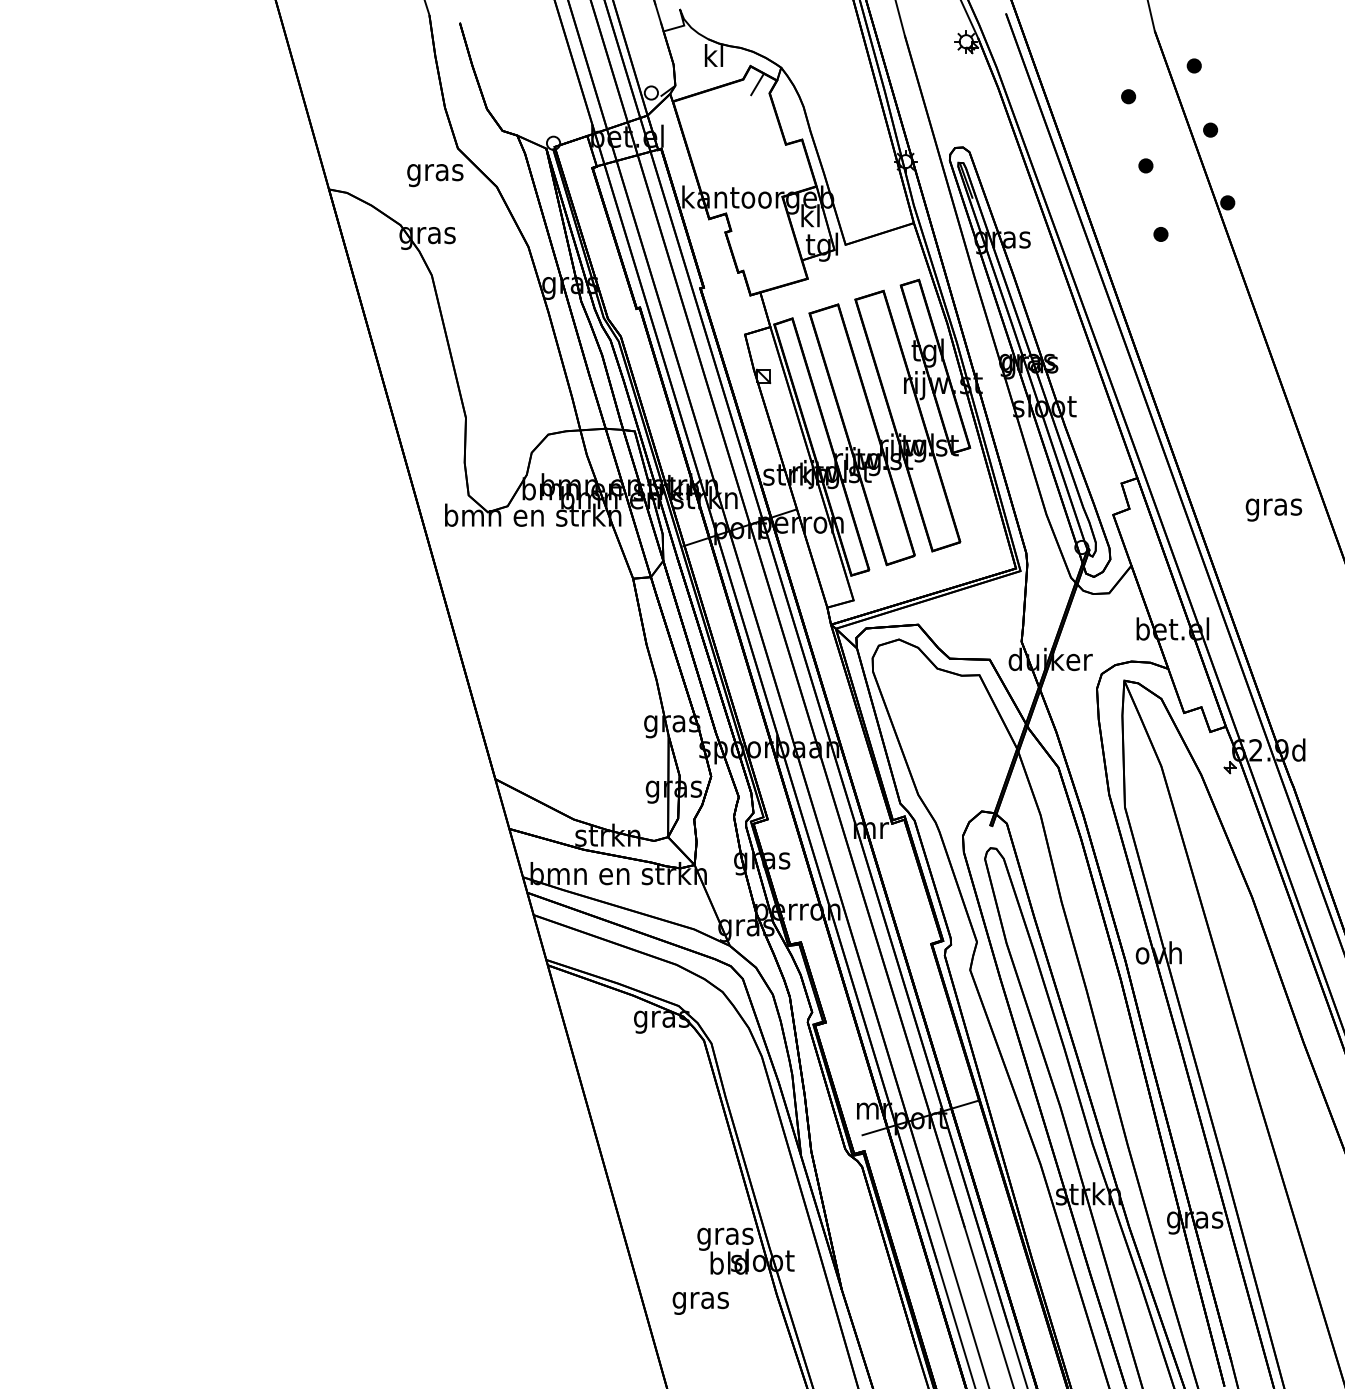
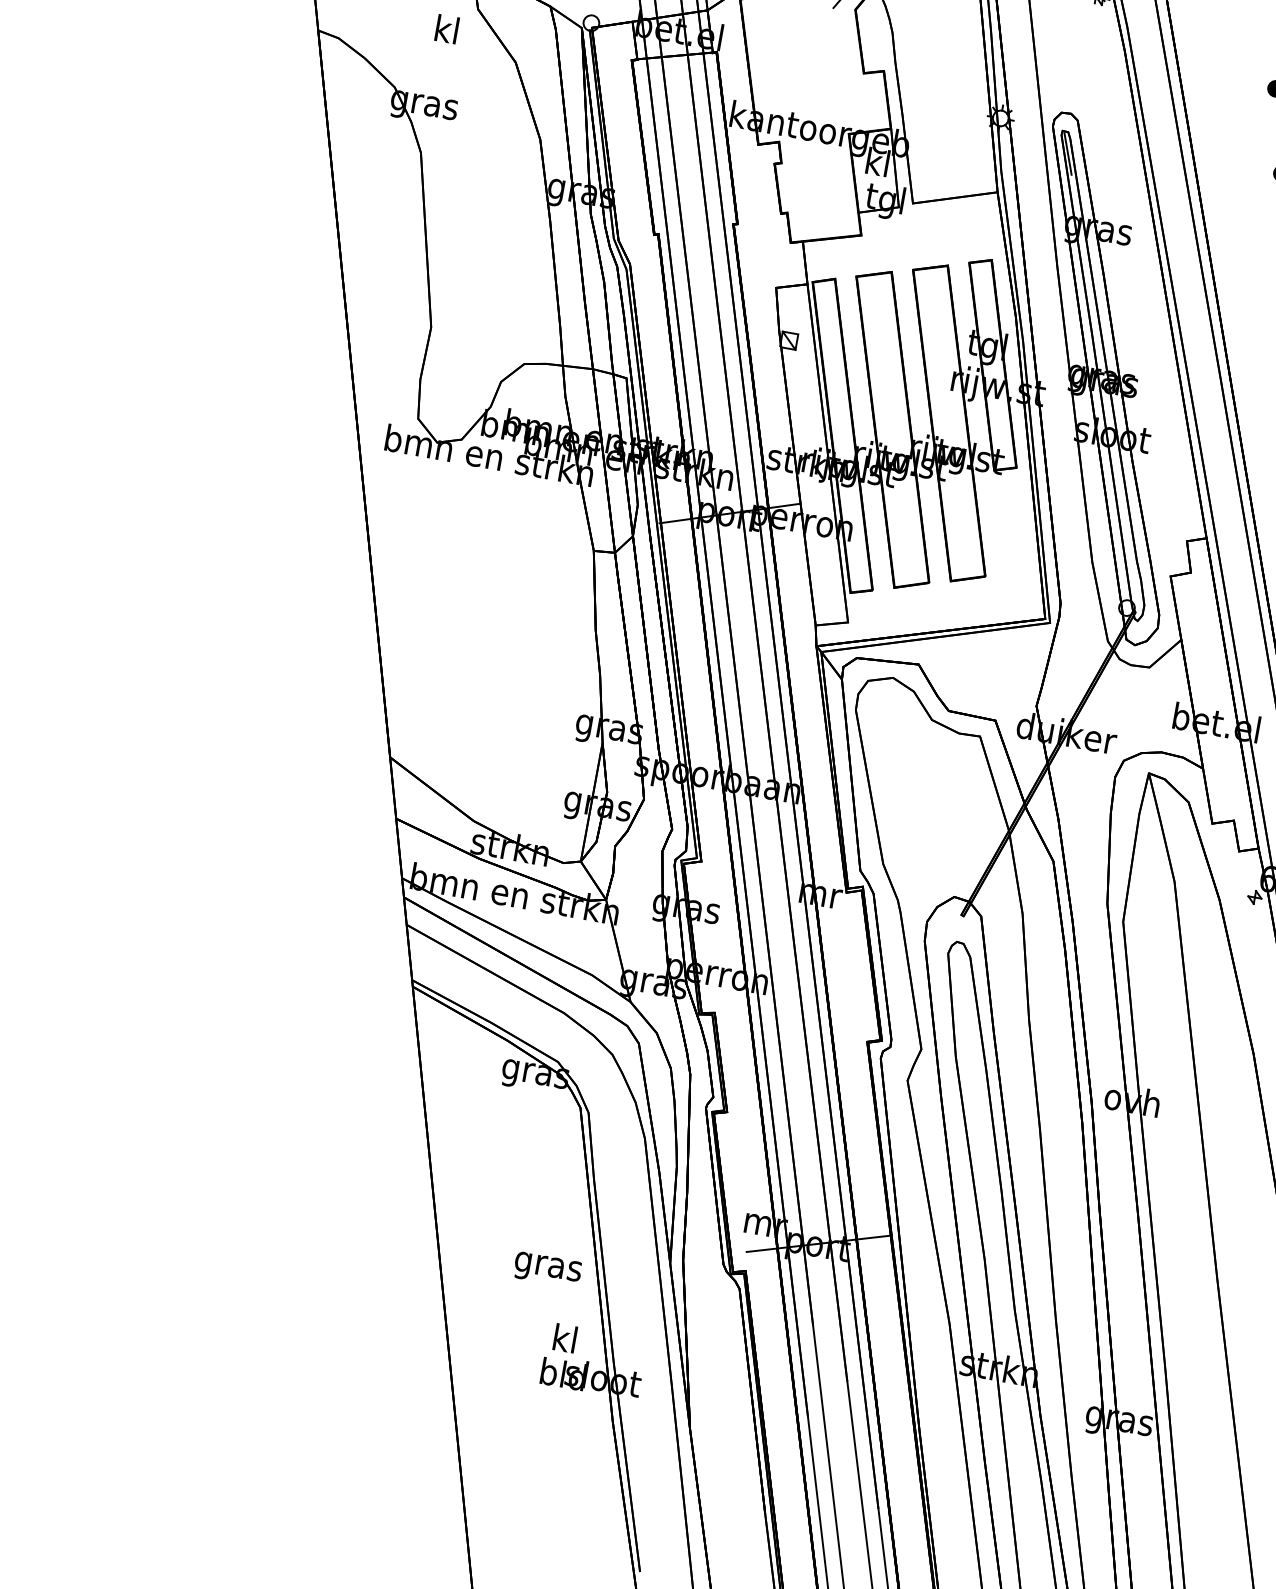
text: (435, 172) -> (446, 32), gras -> kl
text: (725, 1235) -> (564, 1341), gras -> kl
text: (700, 1302) -> (547, 1268), moved

